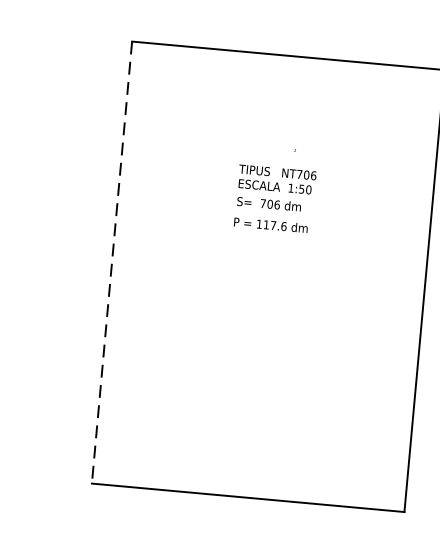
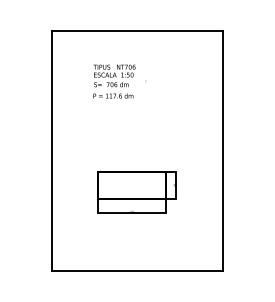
text: (275, 198) -> (114, 81), moved
line: (112, 263) -> (52, 151), dashed -> solid
part: (259, 352) -> (136, 192), added

